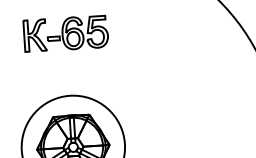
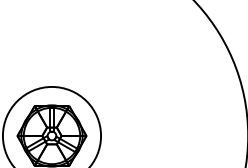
part: (65, 34) -> (51, 28), removed

